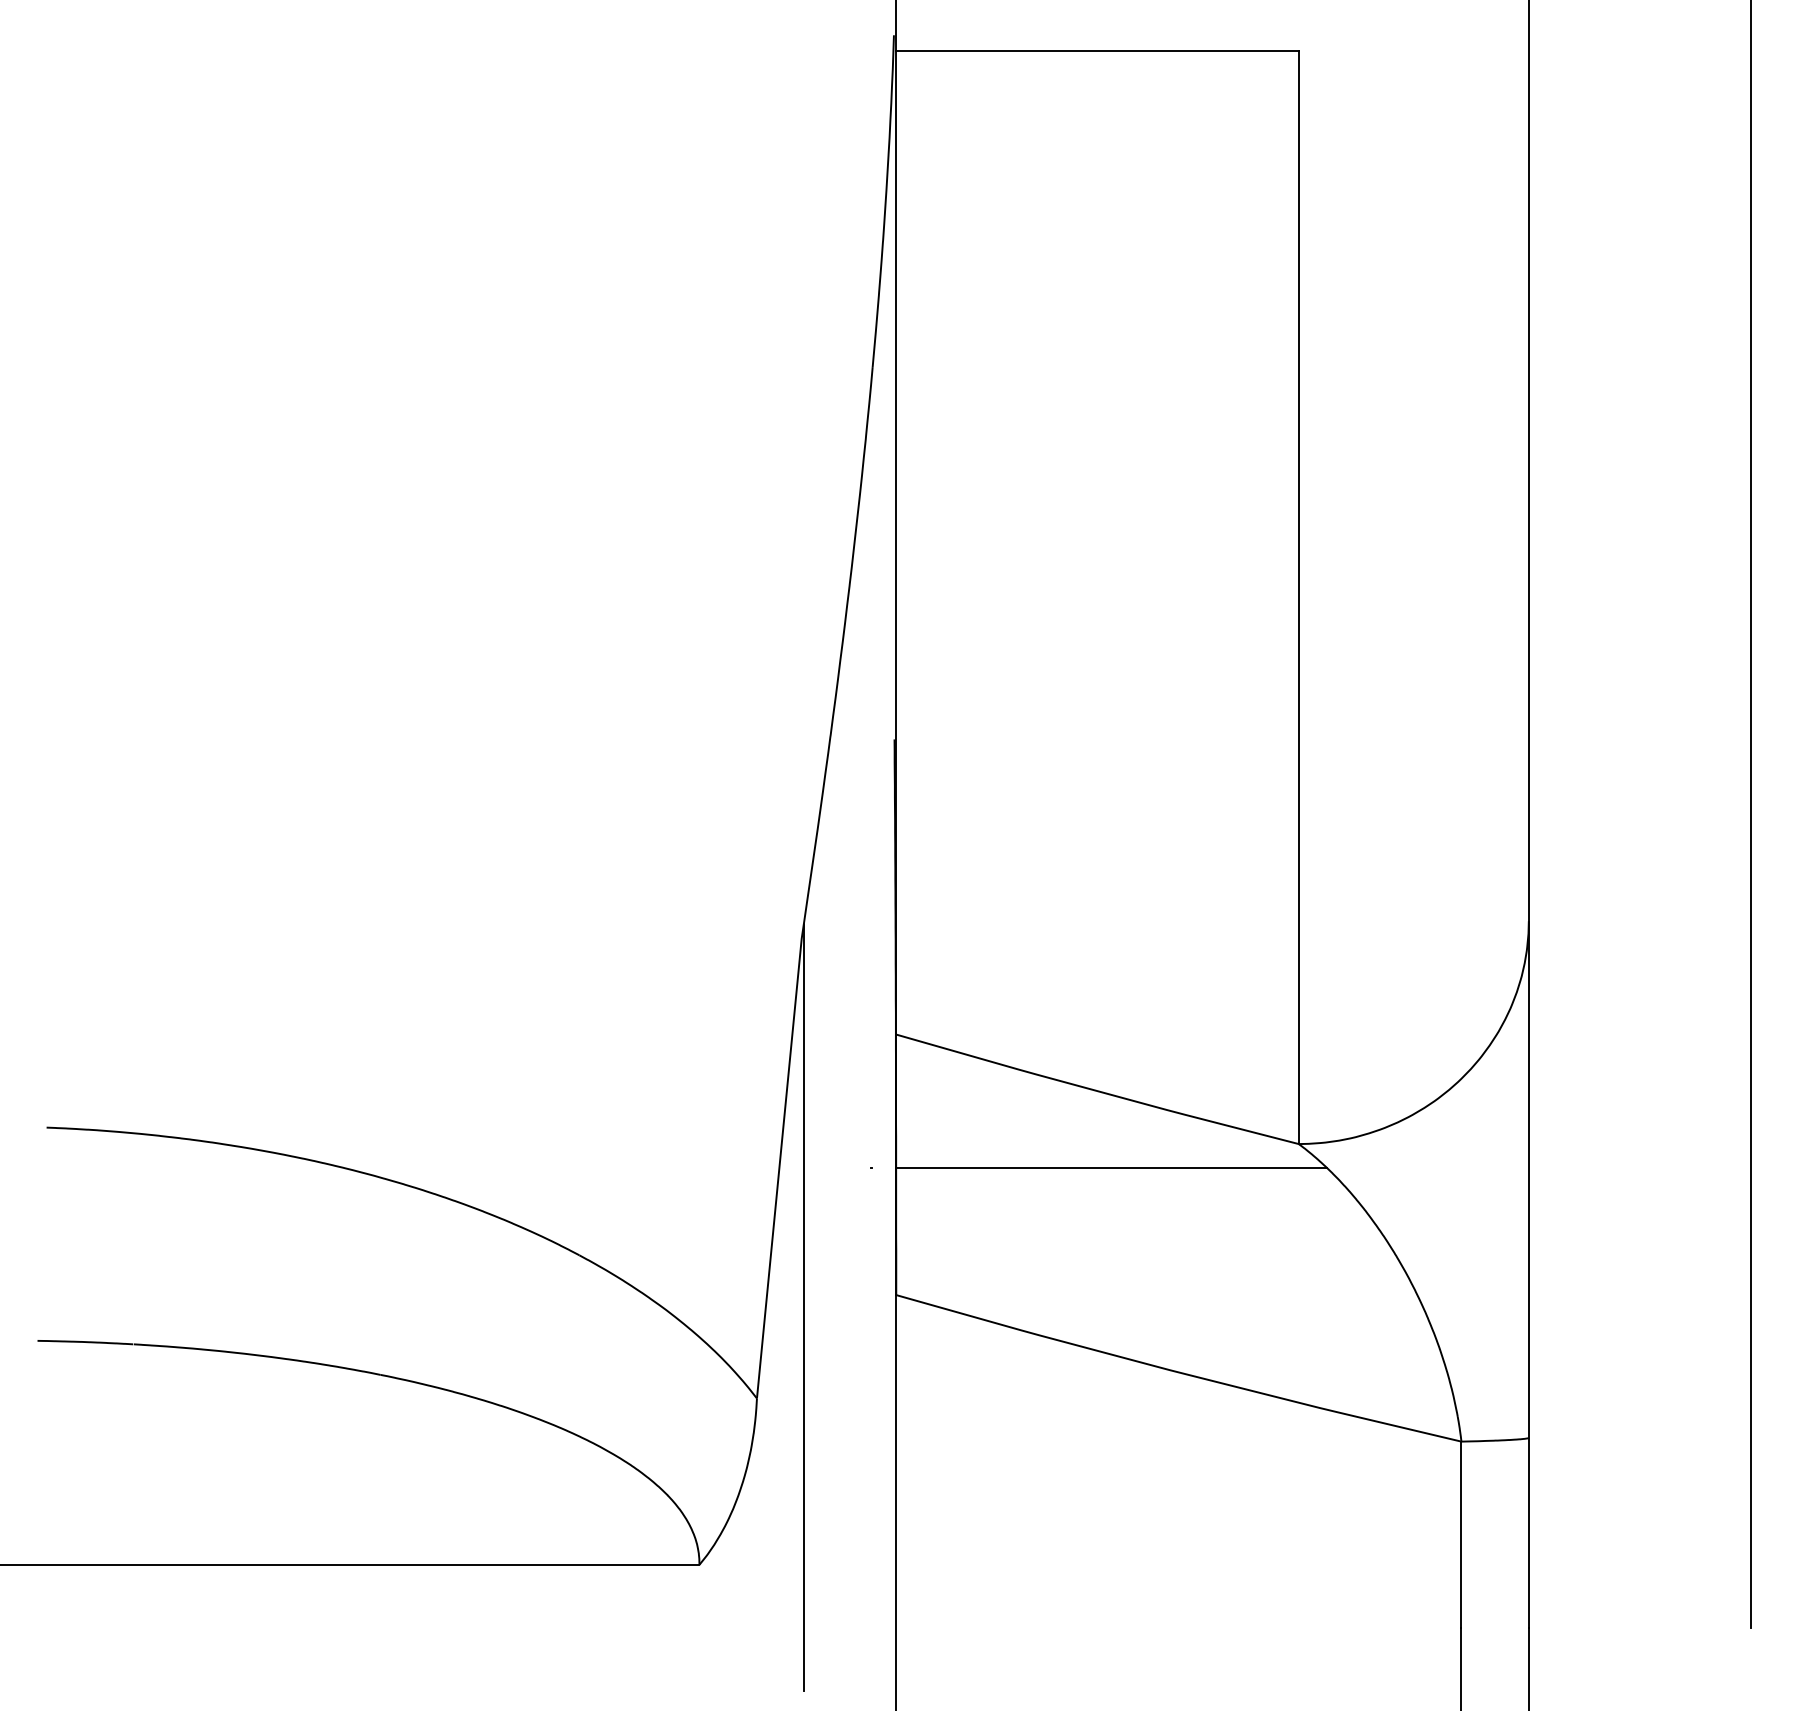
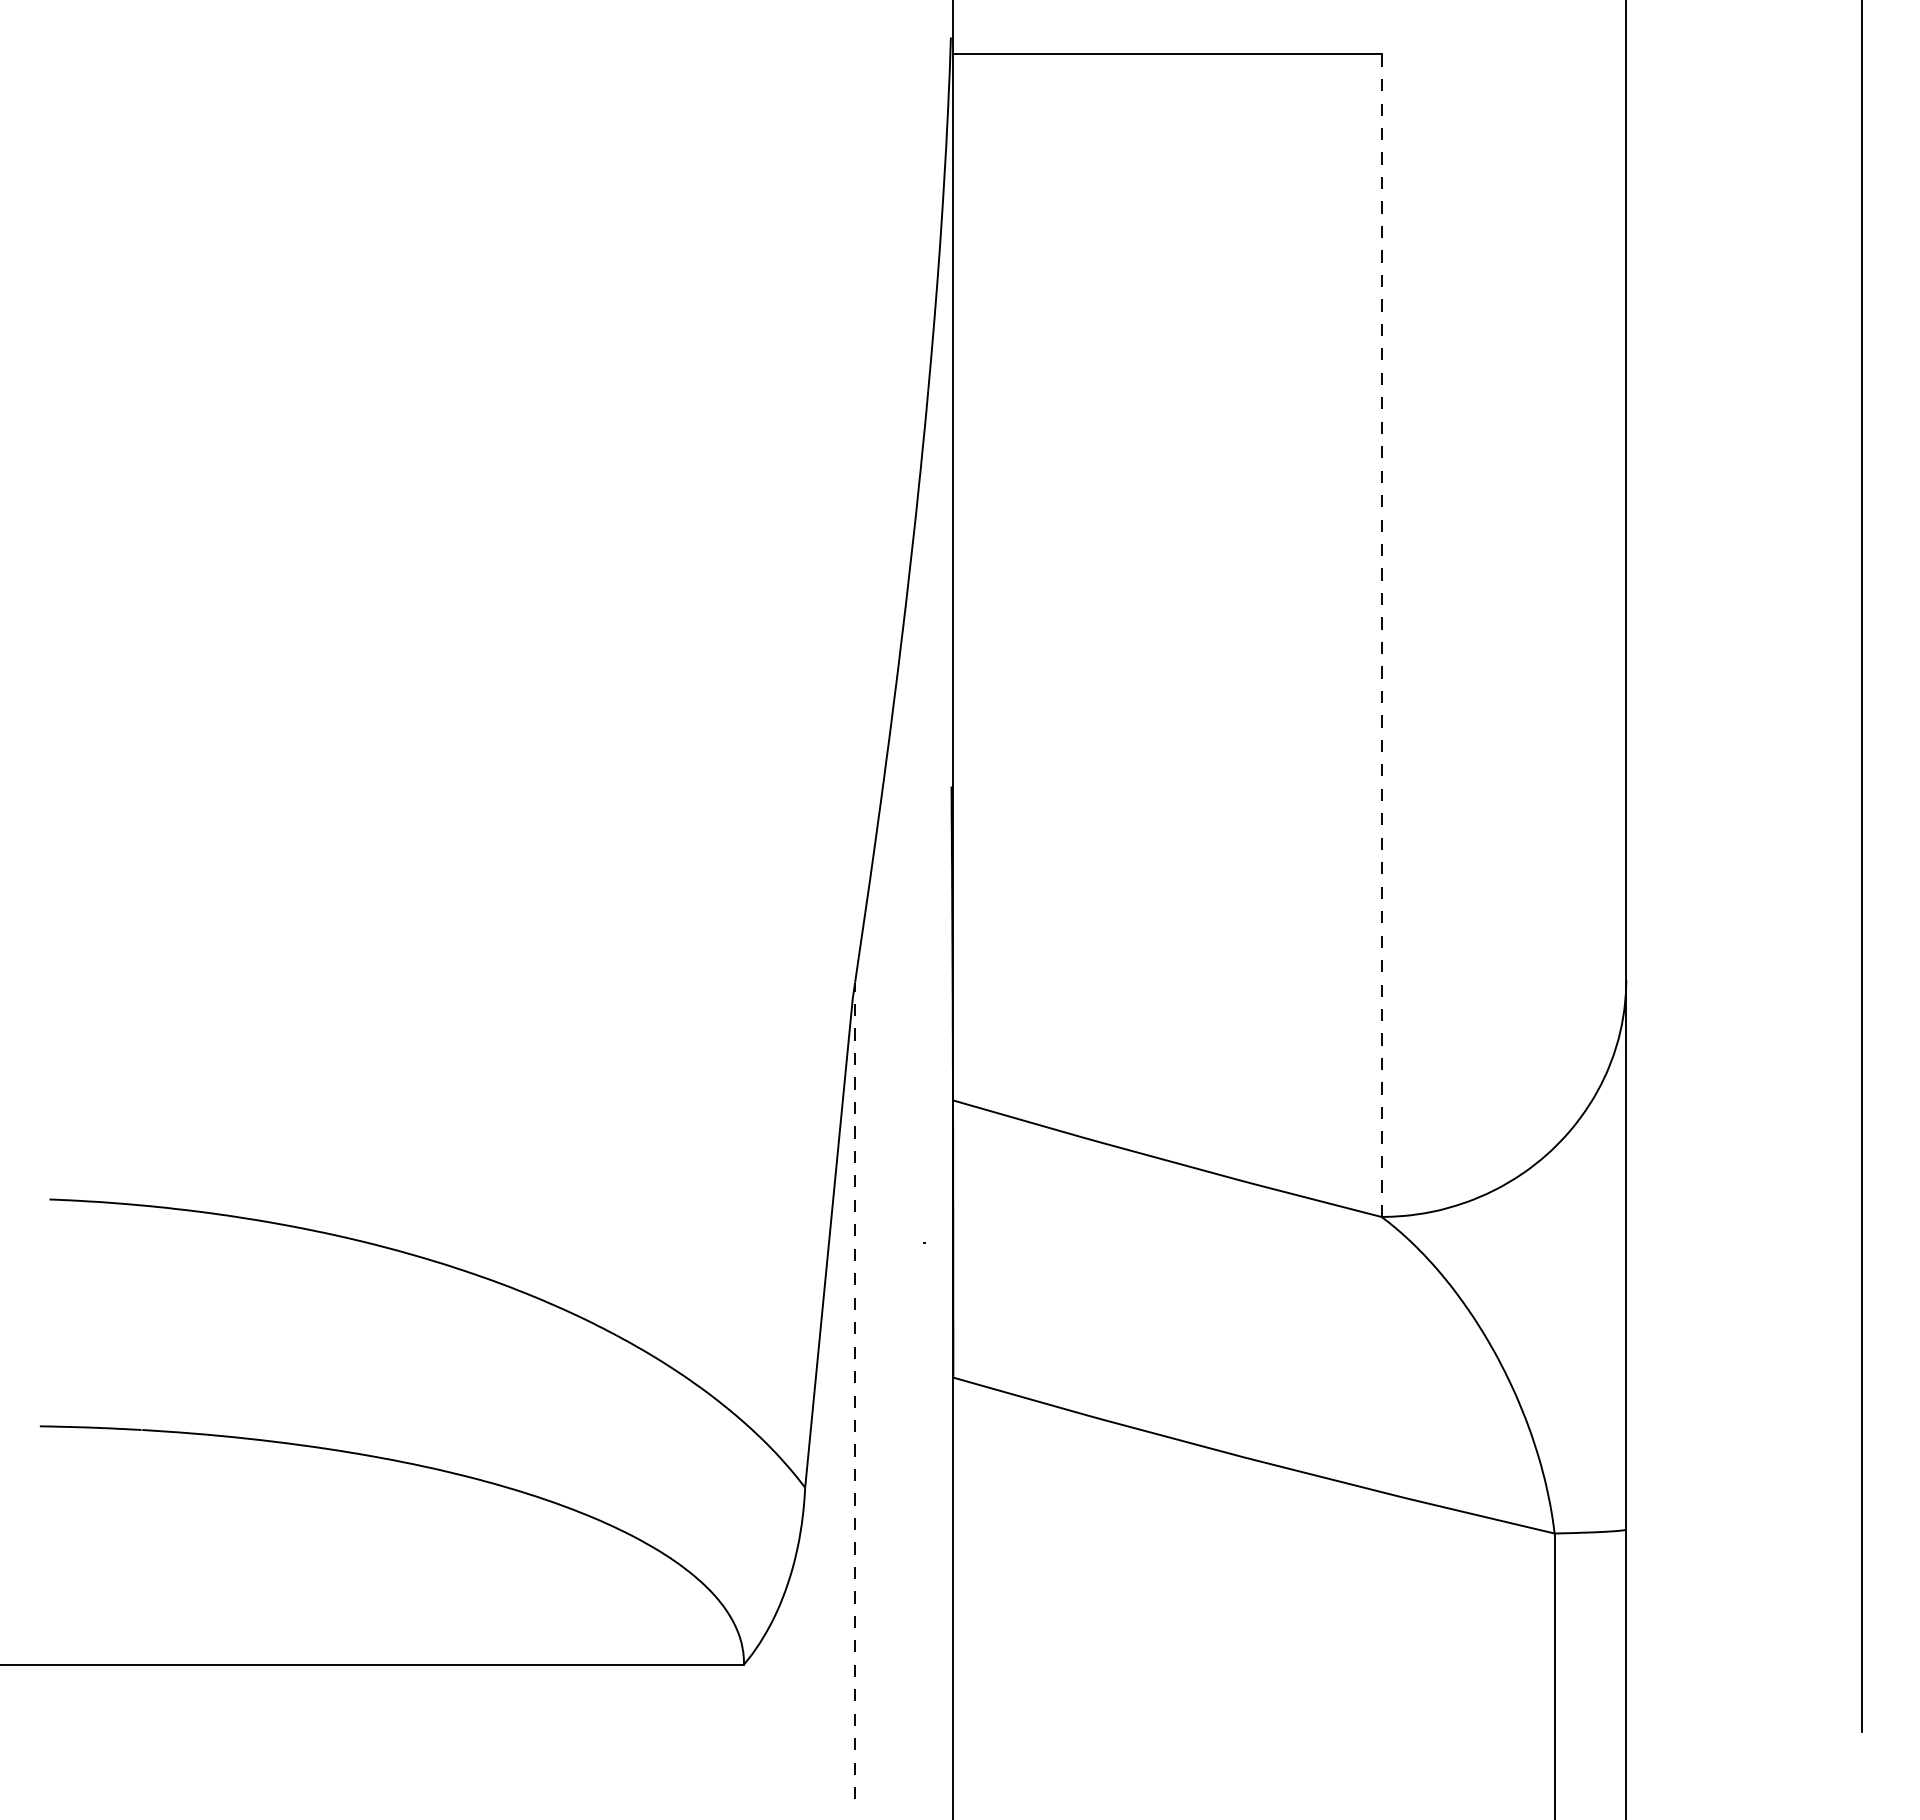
line: (1298, 597) -> (1381, 635), solid -> dashed
line: (1111, 1168) -> (1182, 1242), removed
line: (803, 1307) -> (854, 1390), solid -> dashed

